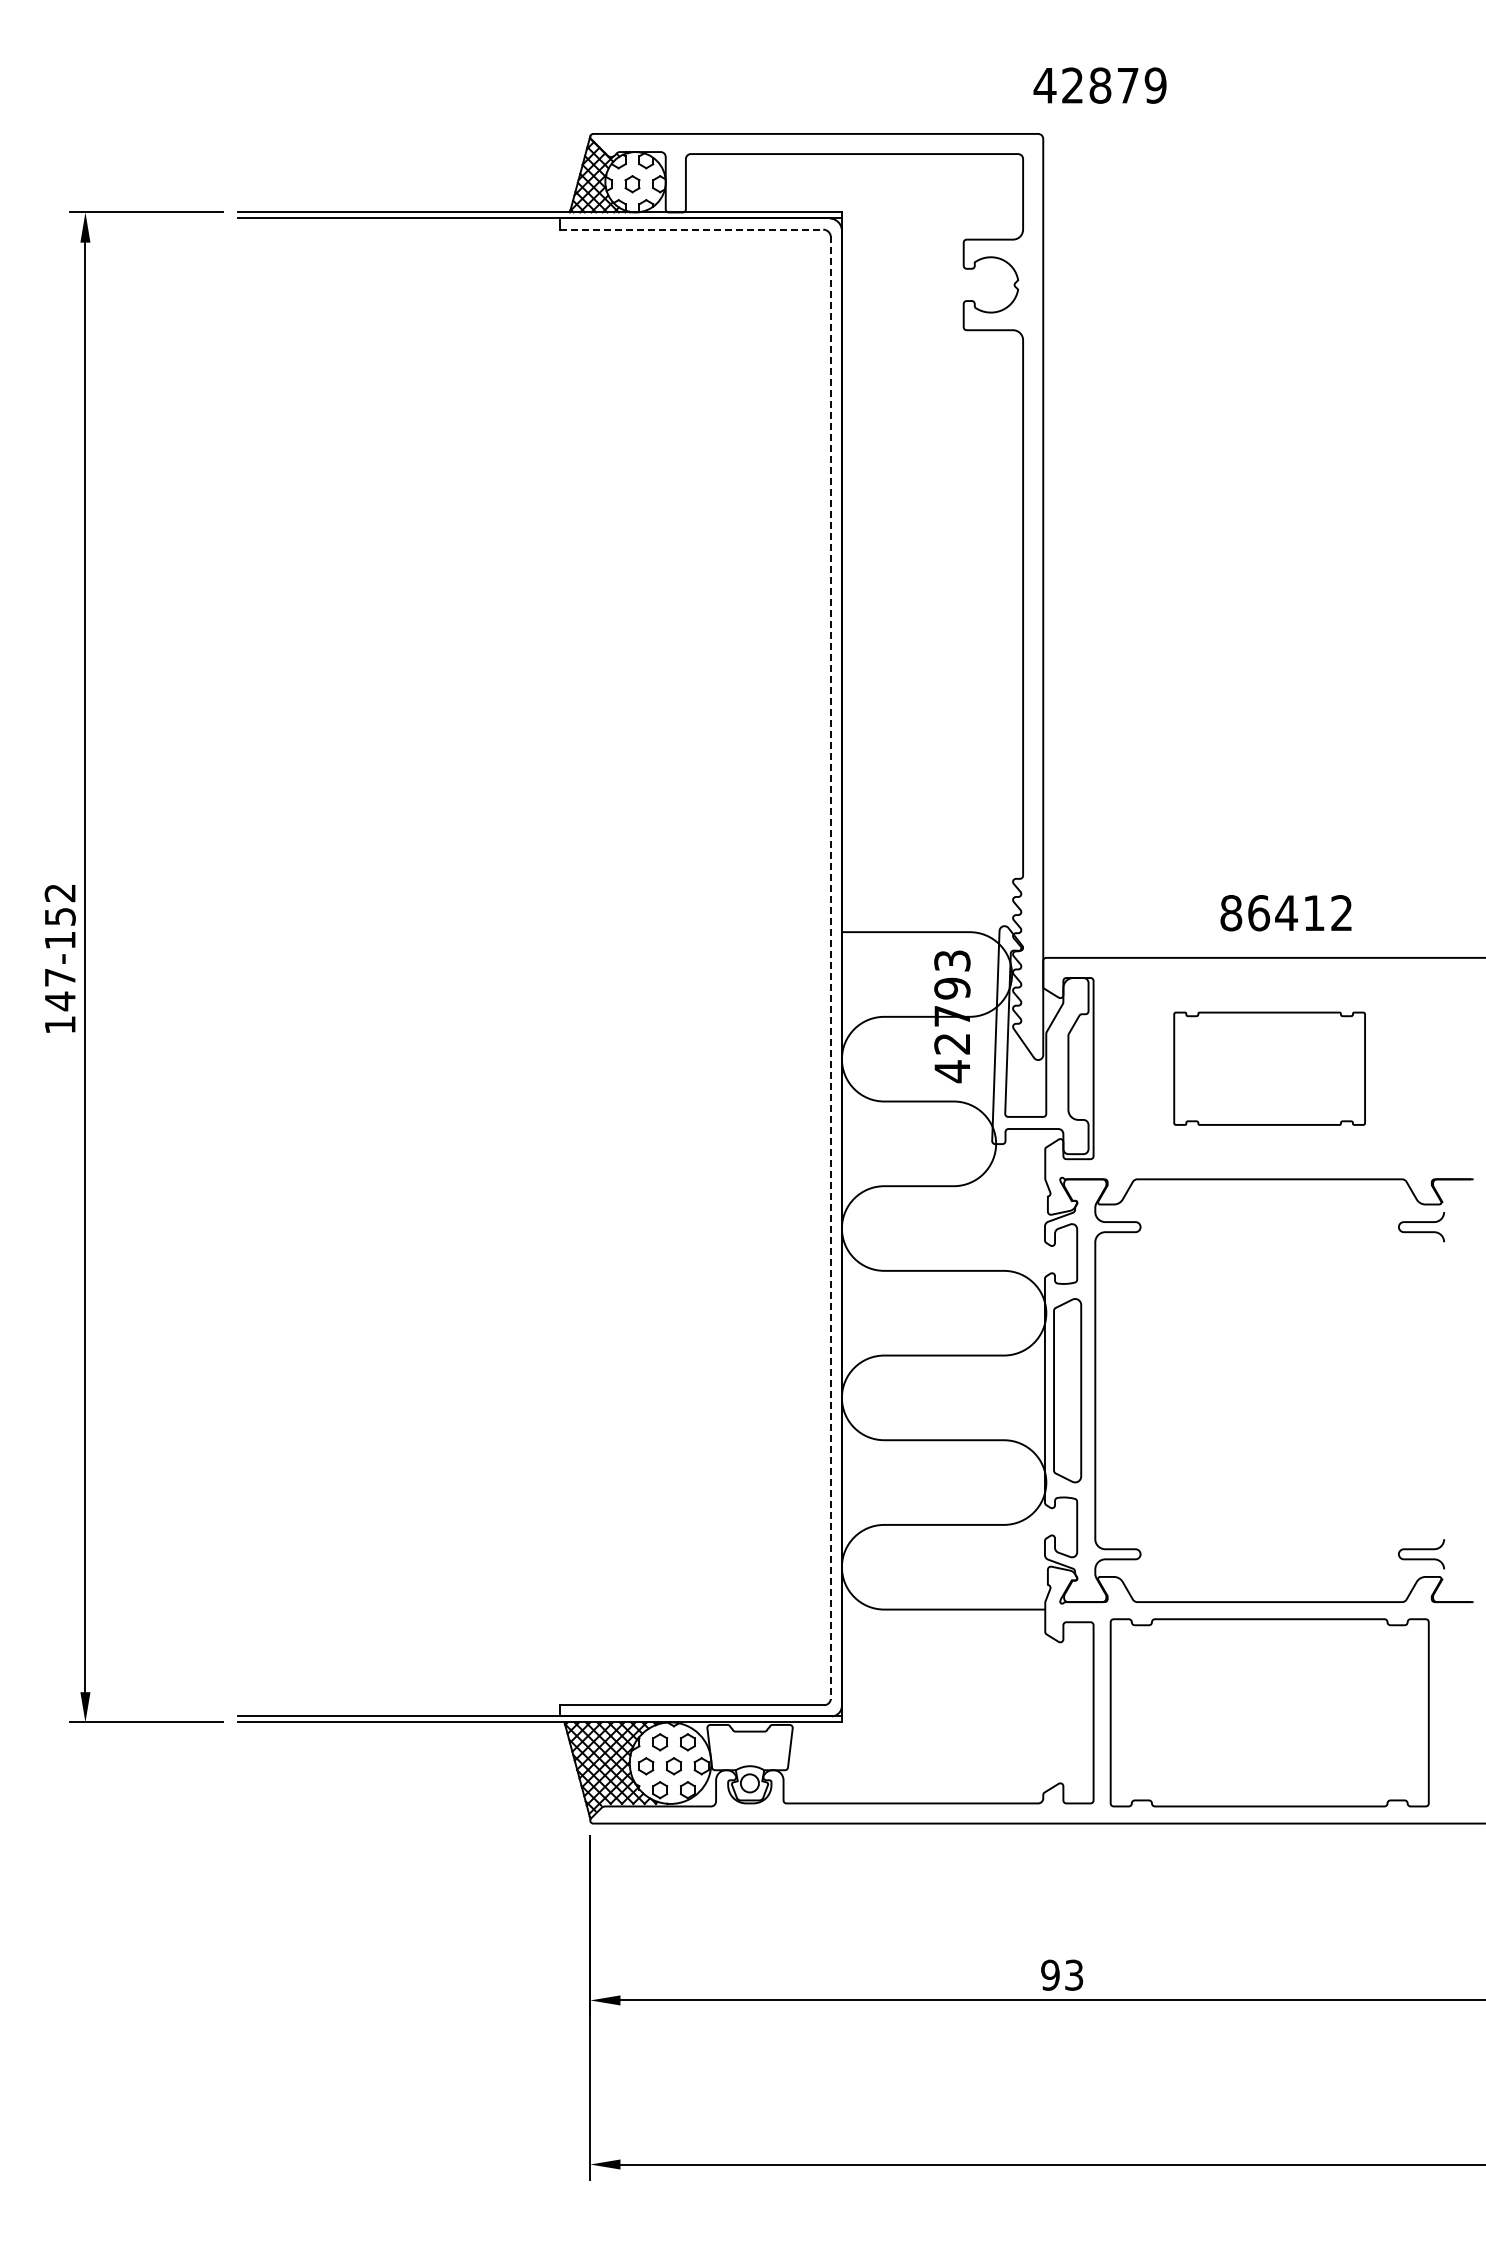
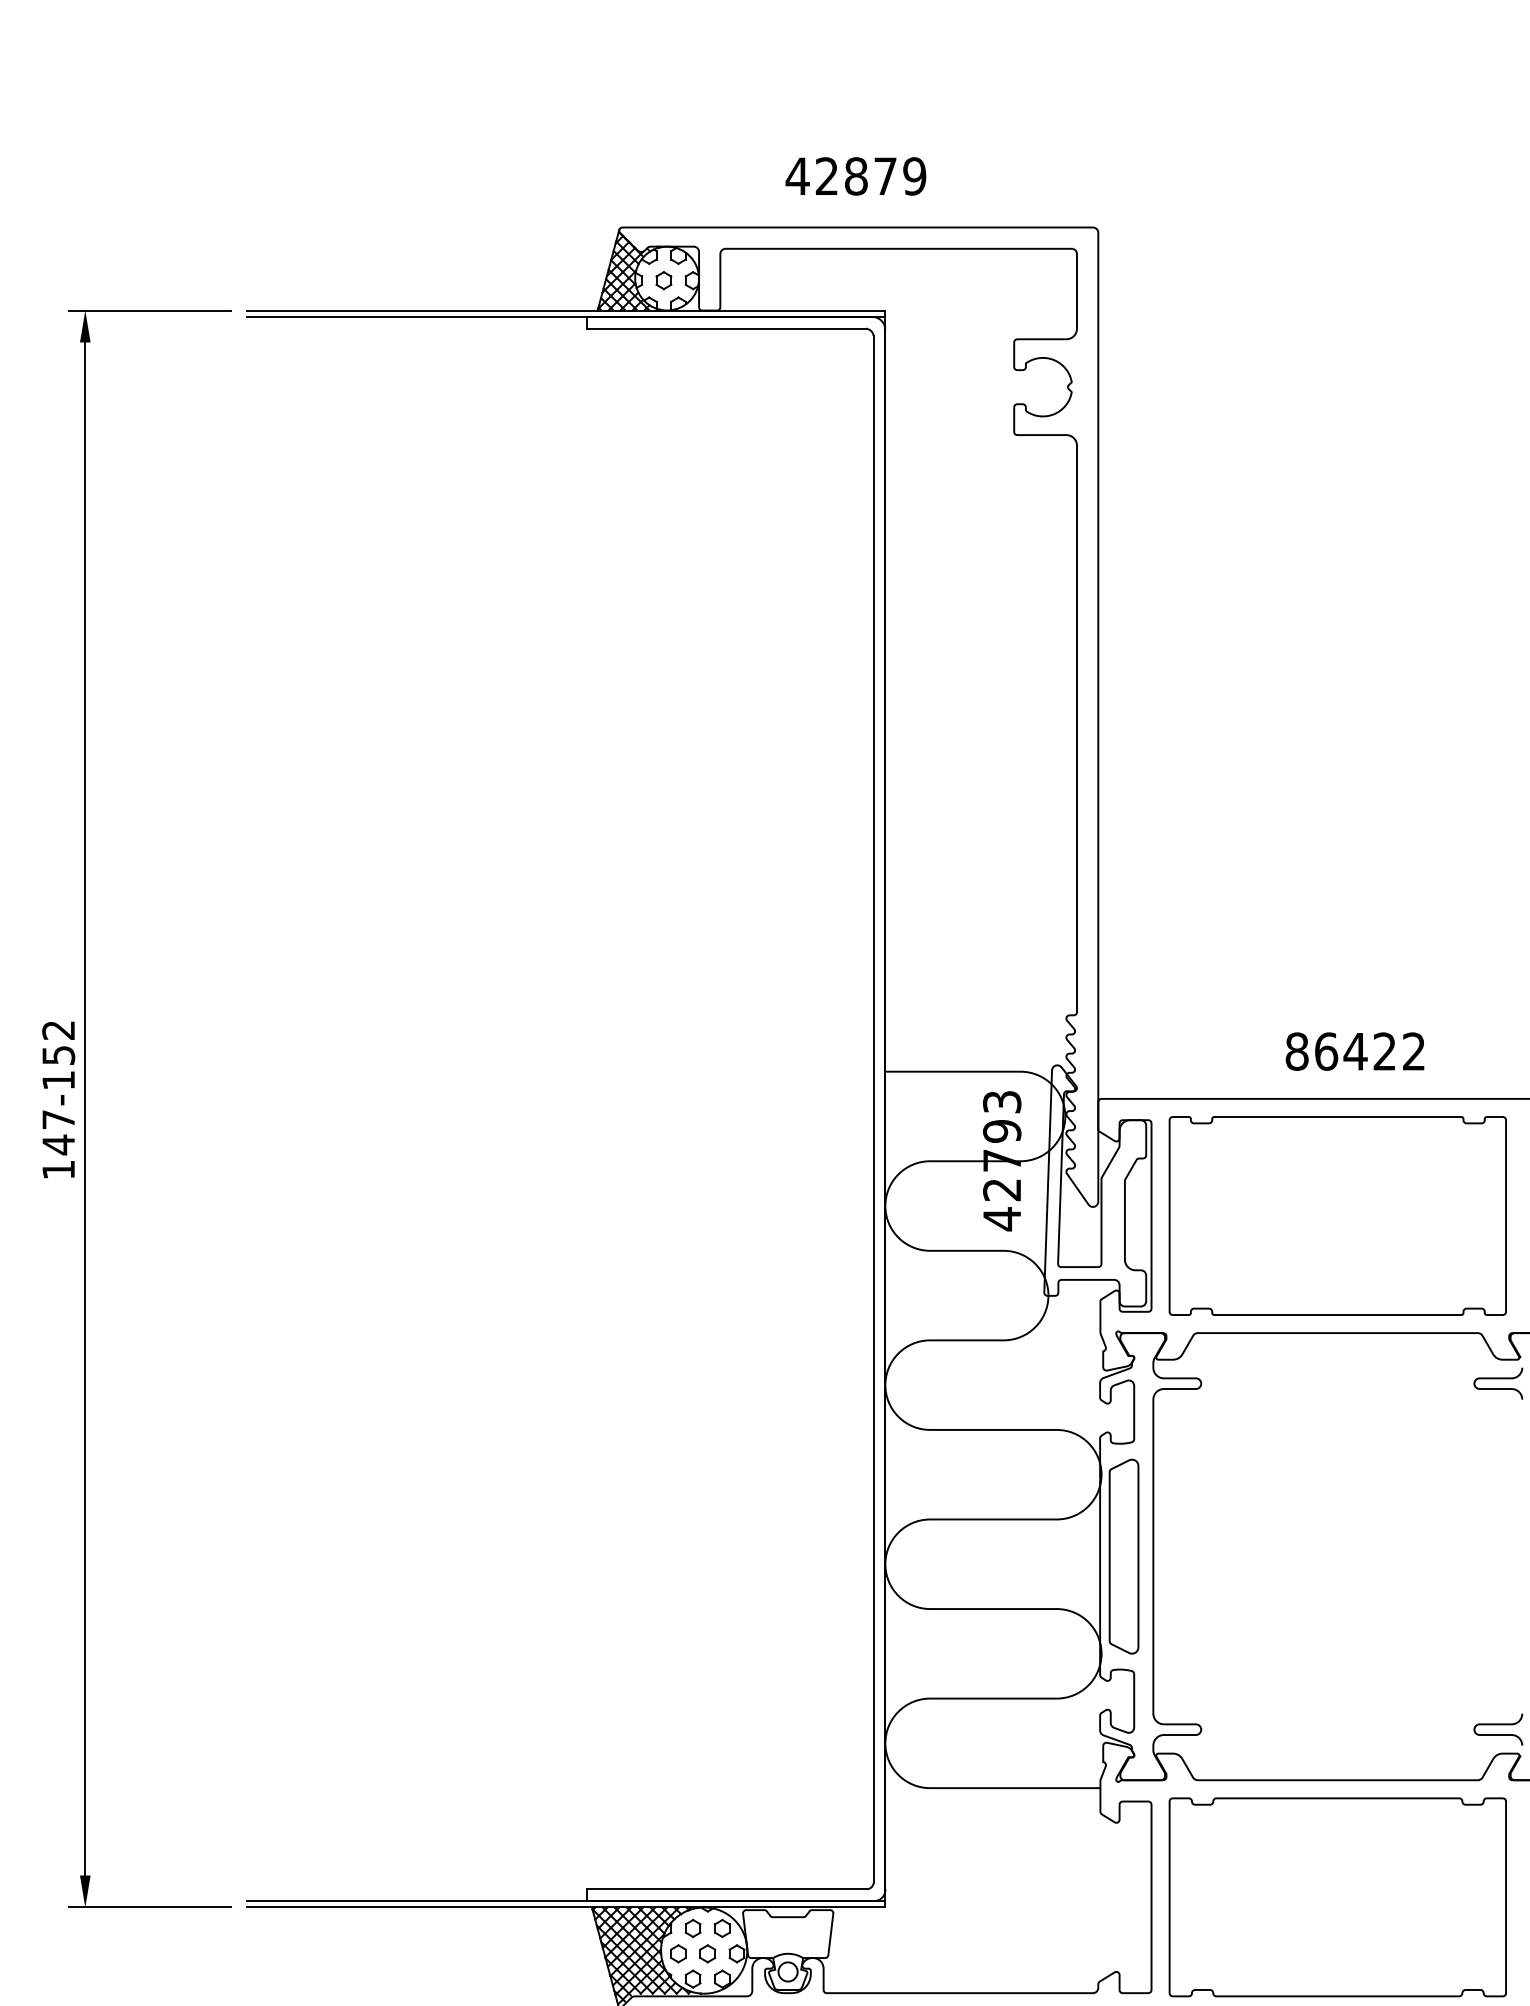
text: (1099, 85) -> (855, 176), moved
line: (691, 229) -> (726, 328), dashed -> solid
text: (1313, 912) -> (1384, 1050), 86412 -> 86422
line: (830, 967) -> (873, 1109), dashed -> solid
part: (1269, 1068) -> (1337, 1215), size x1.67

